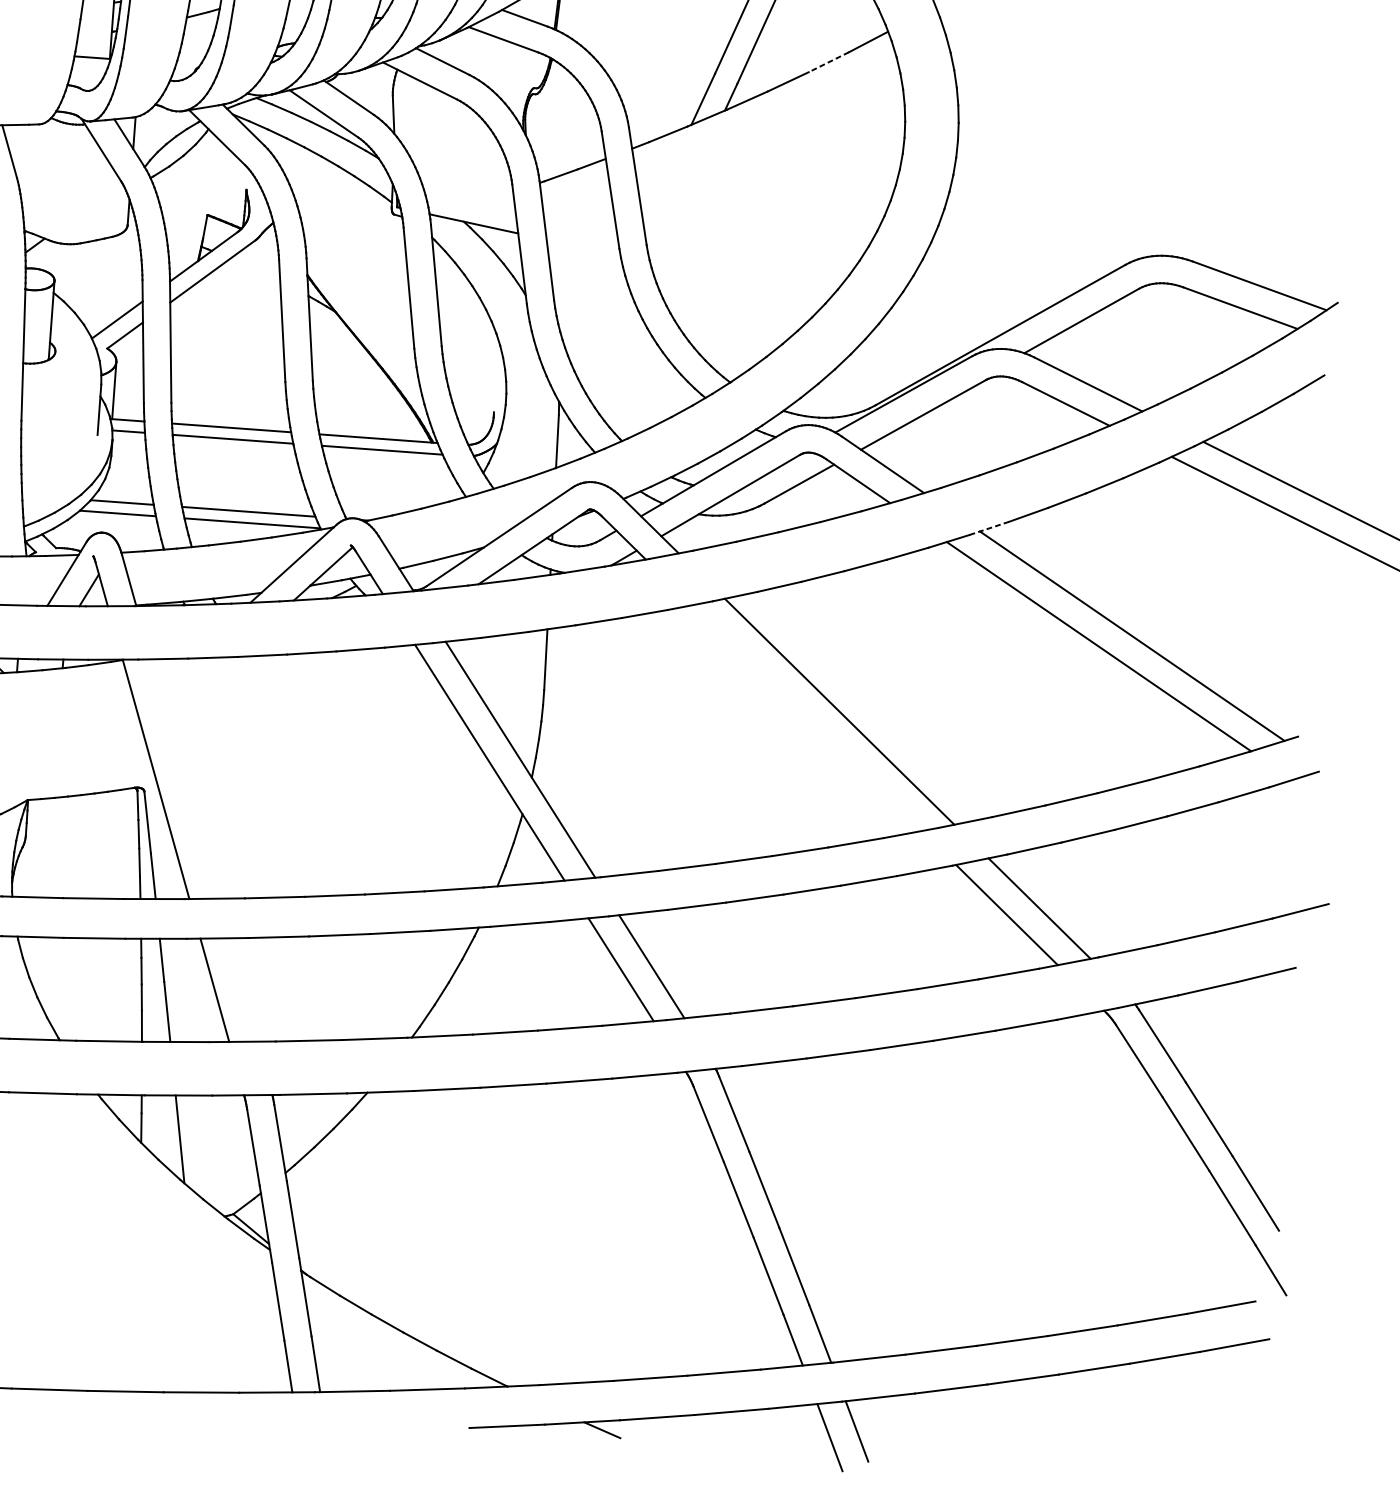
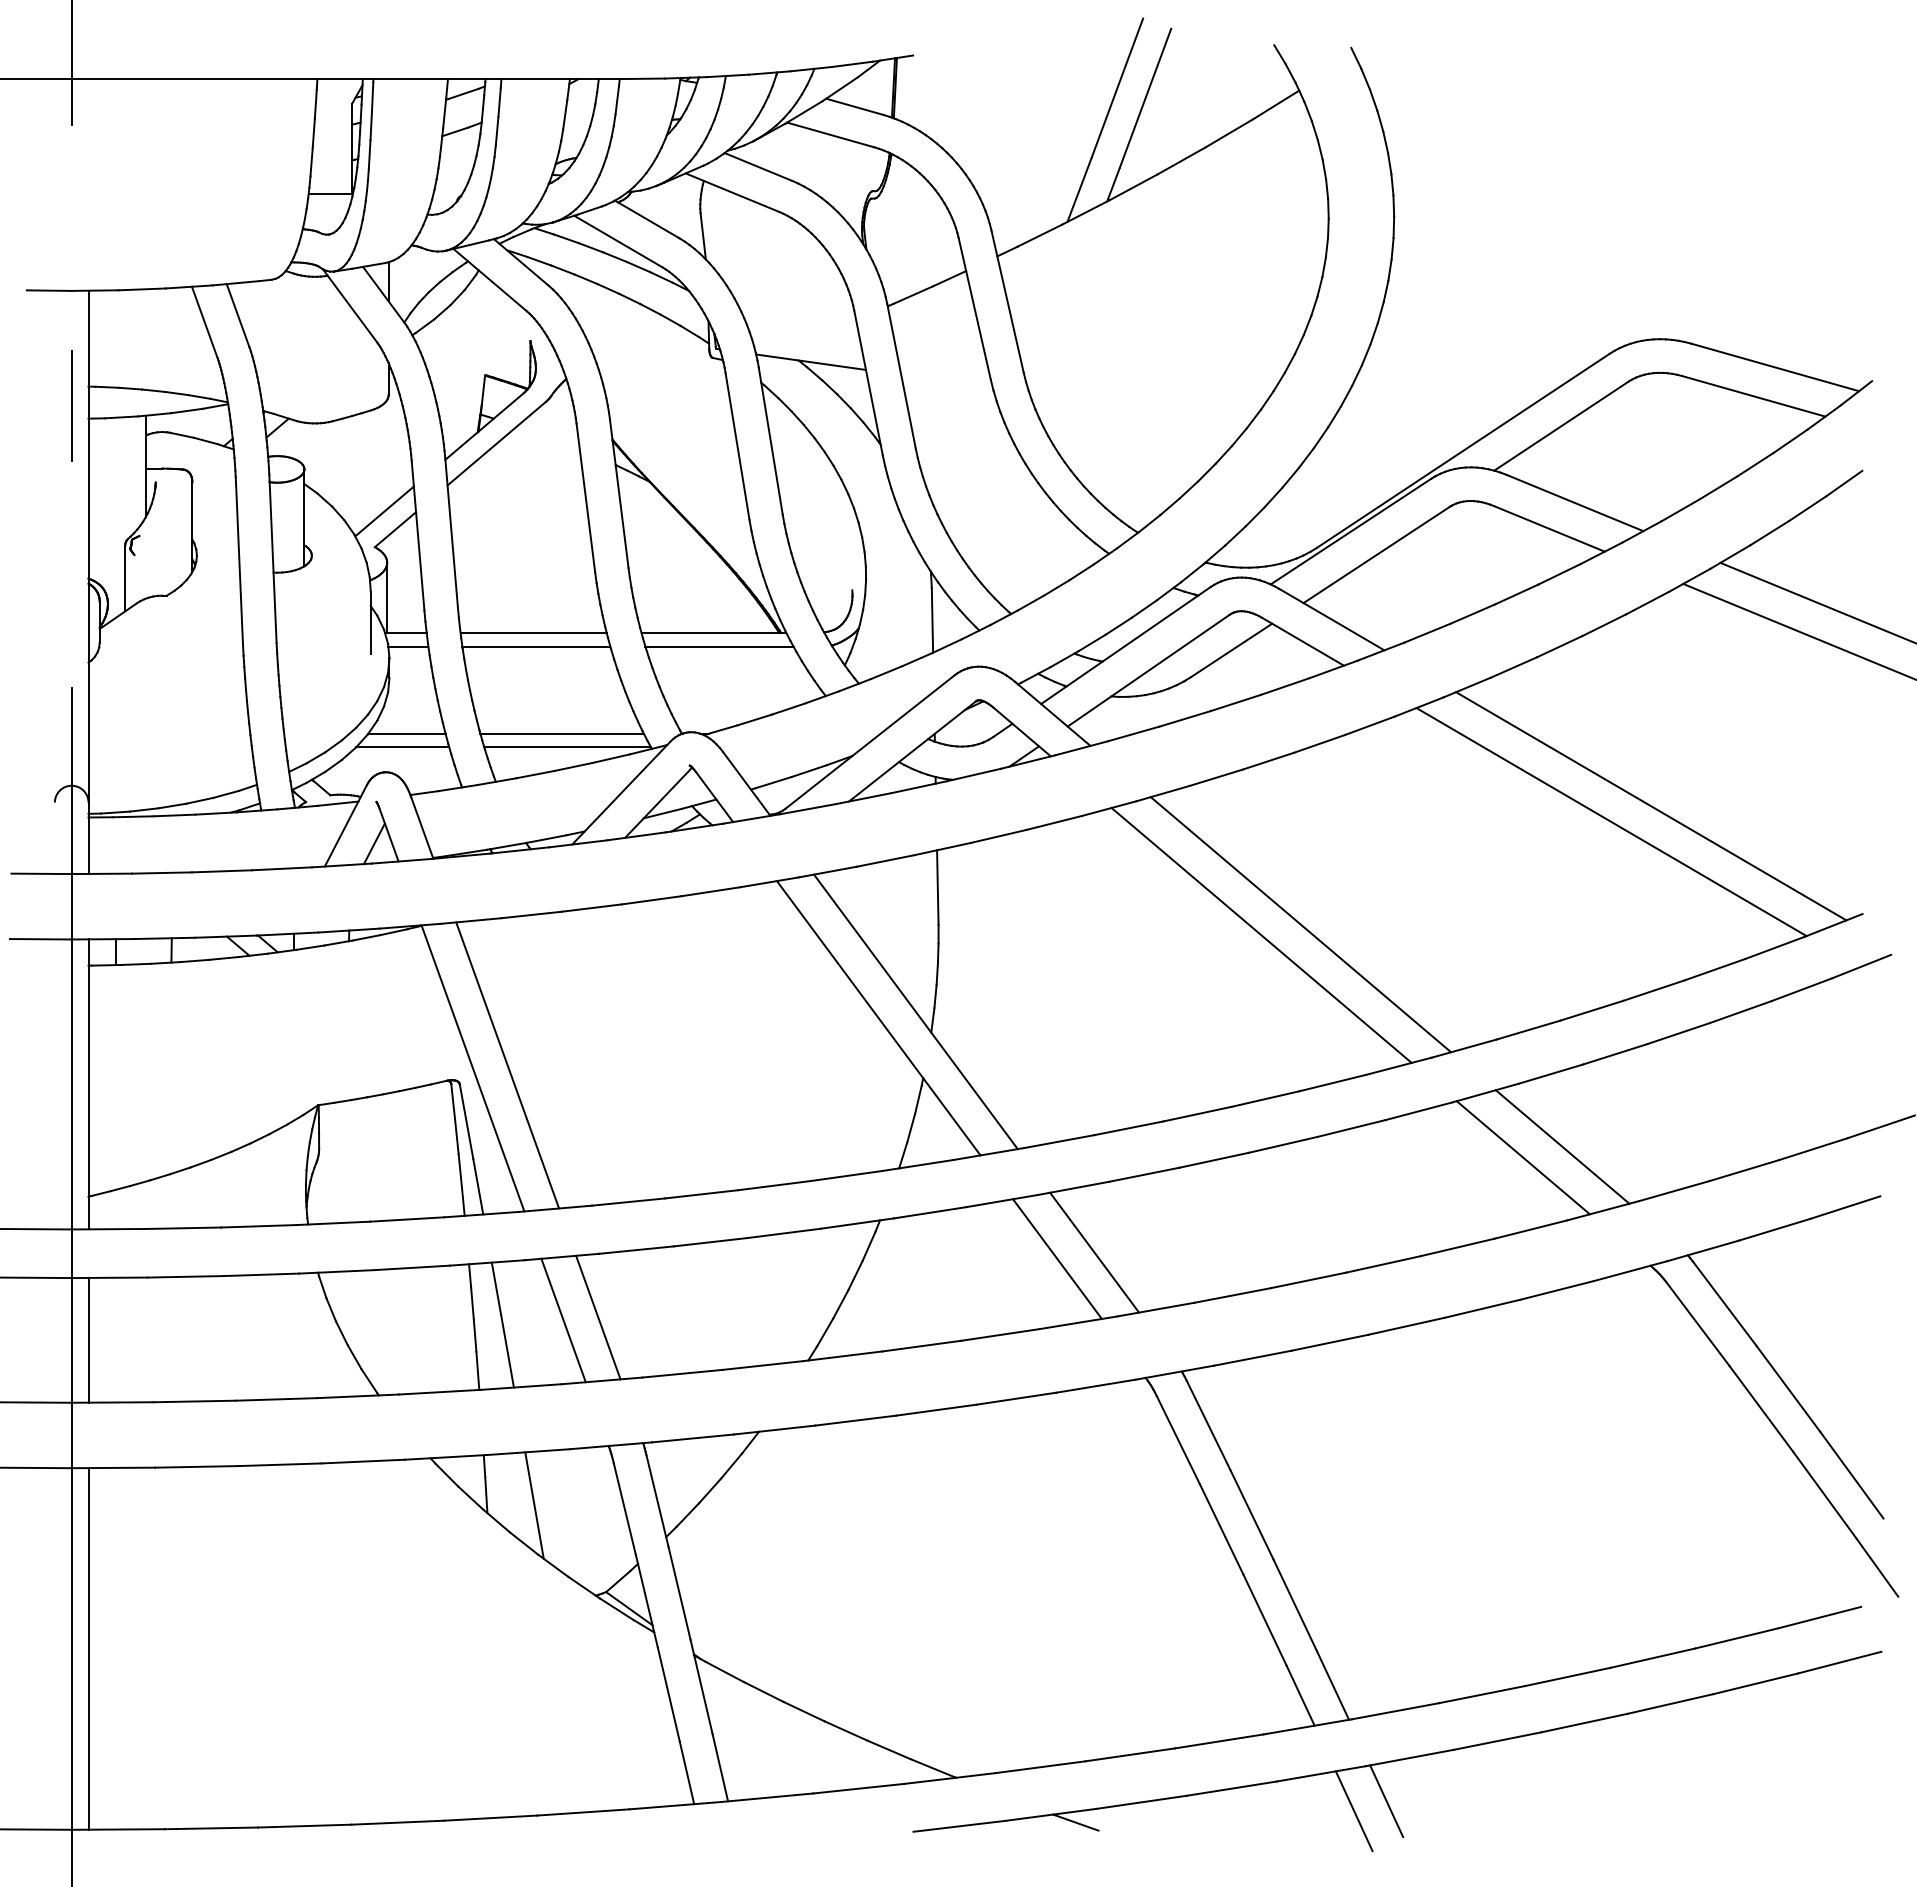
line: (828, 62) -> (1229, 133), dashed -> solid
line: (989, 528) -> (1467, 687), dashed -> solid
line: (806, 717) -> (1261, 934), added
line: (184, 779) -> (507, 1065), added
line: (243, 989) -> (598, 1317), added

